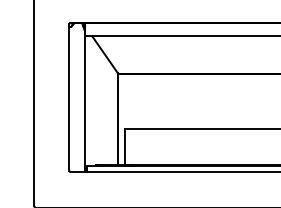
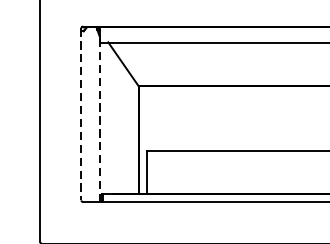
line: (69, 97) -> (81, 114), solid -> dashed
line: (84, 101) -> (99, 119), solid -> dashed

